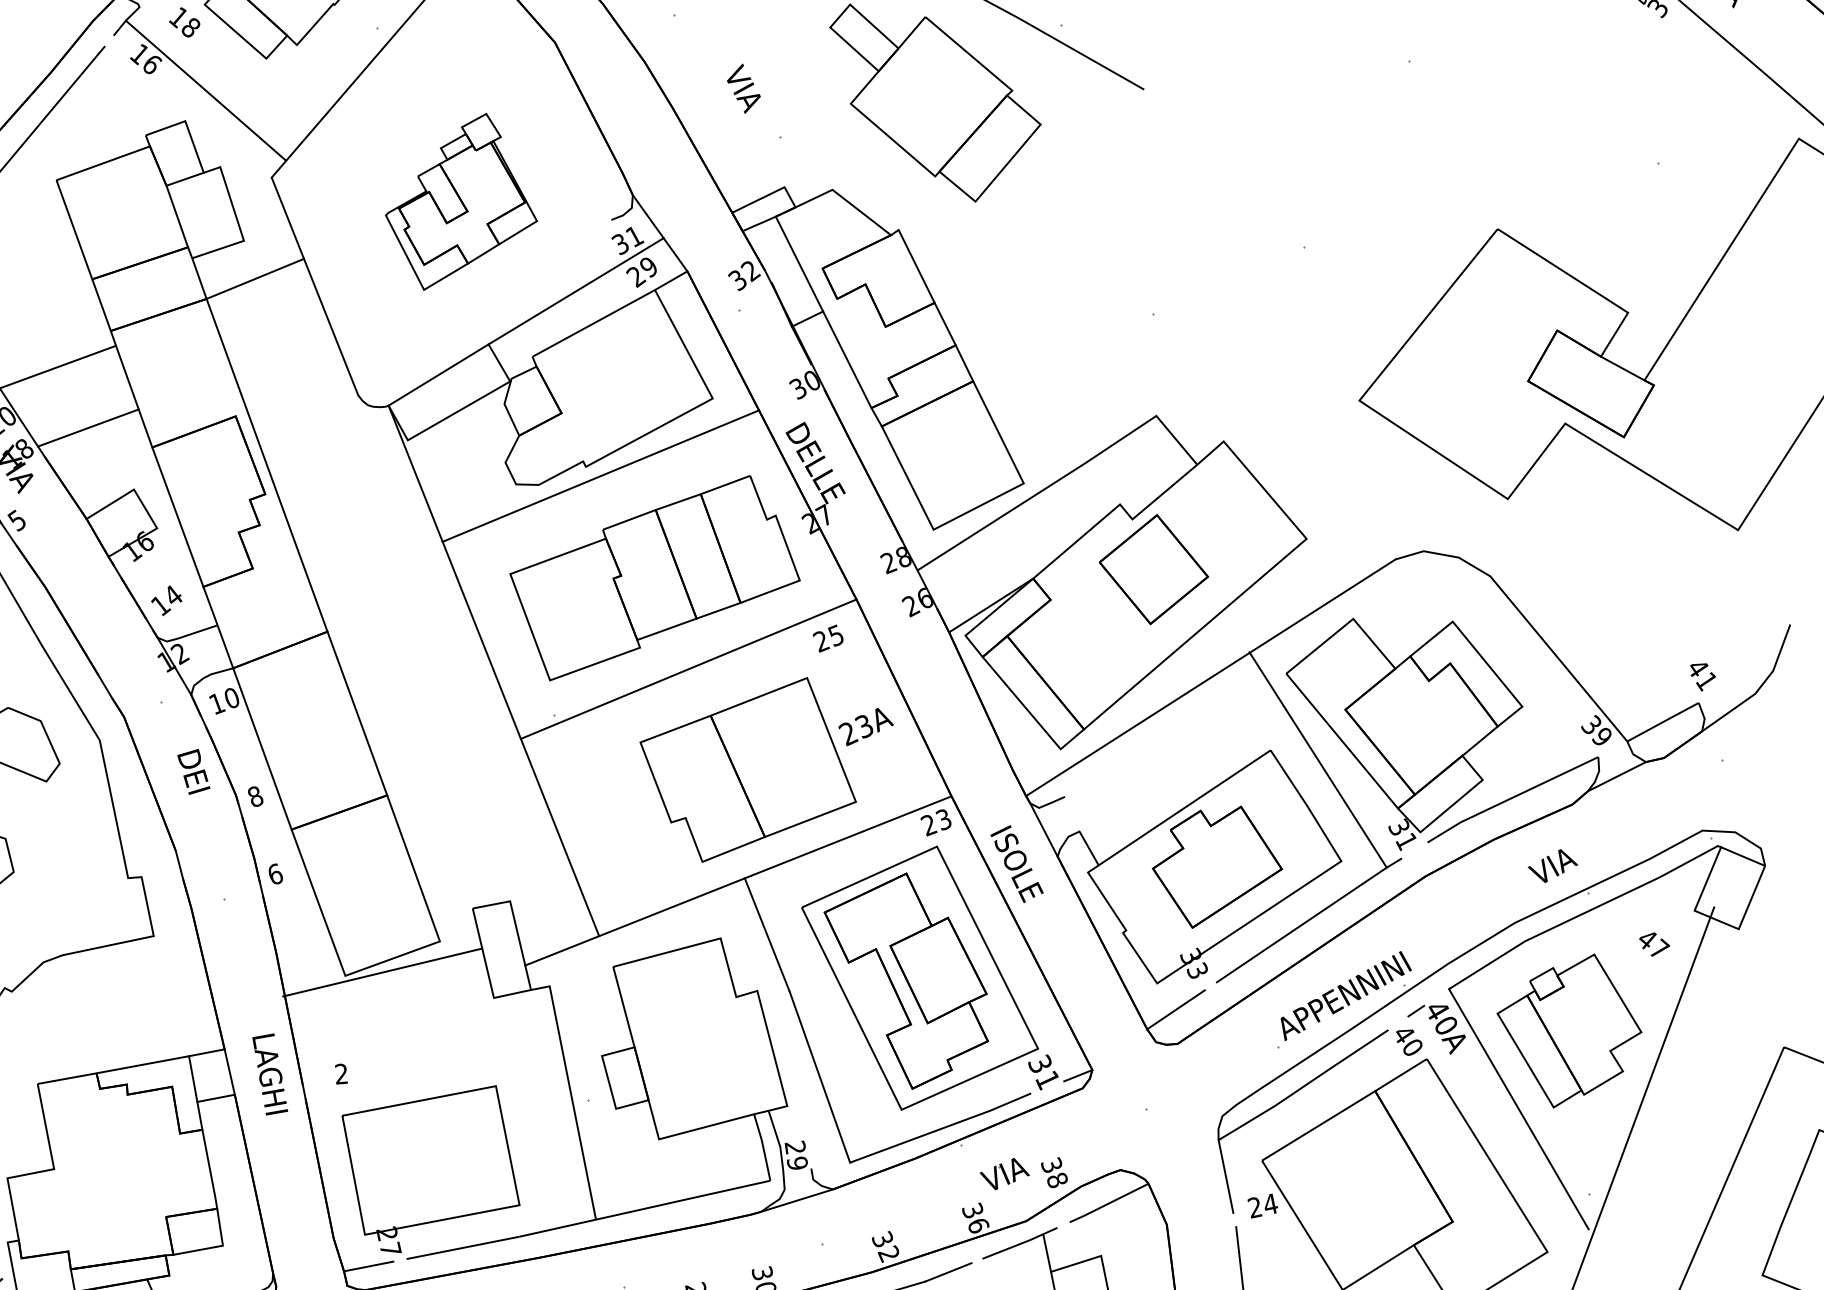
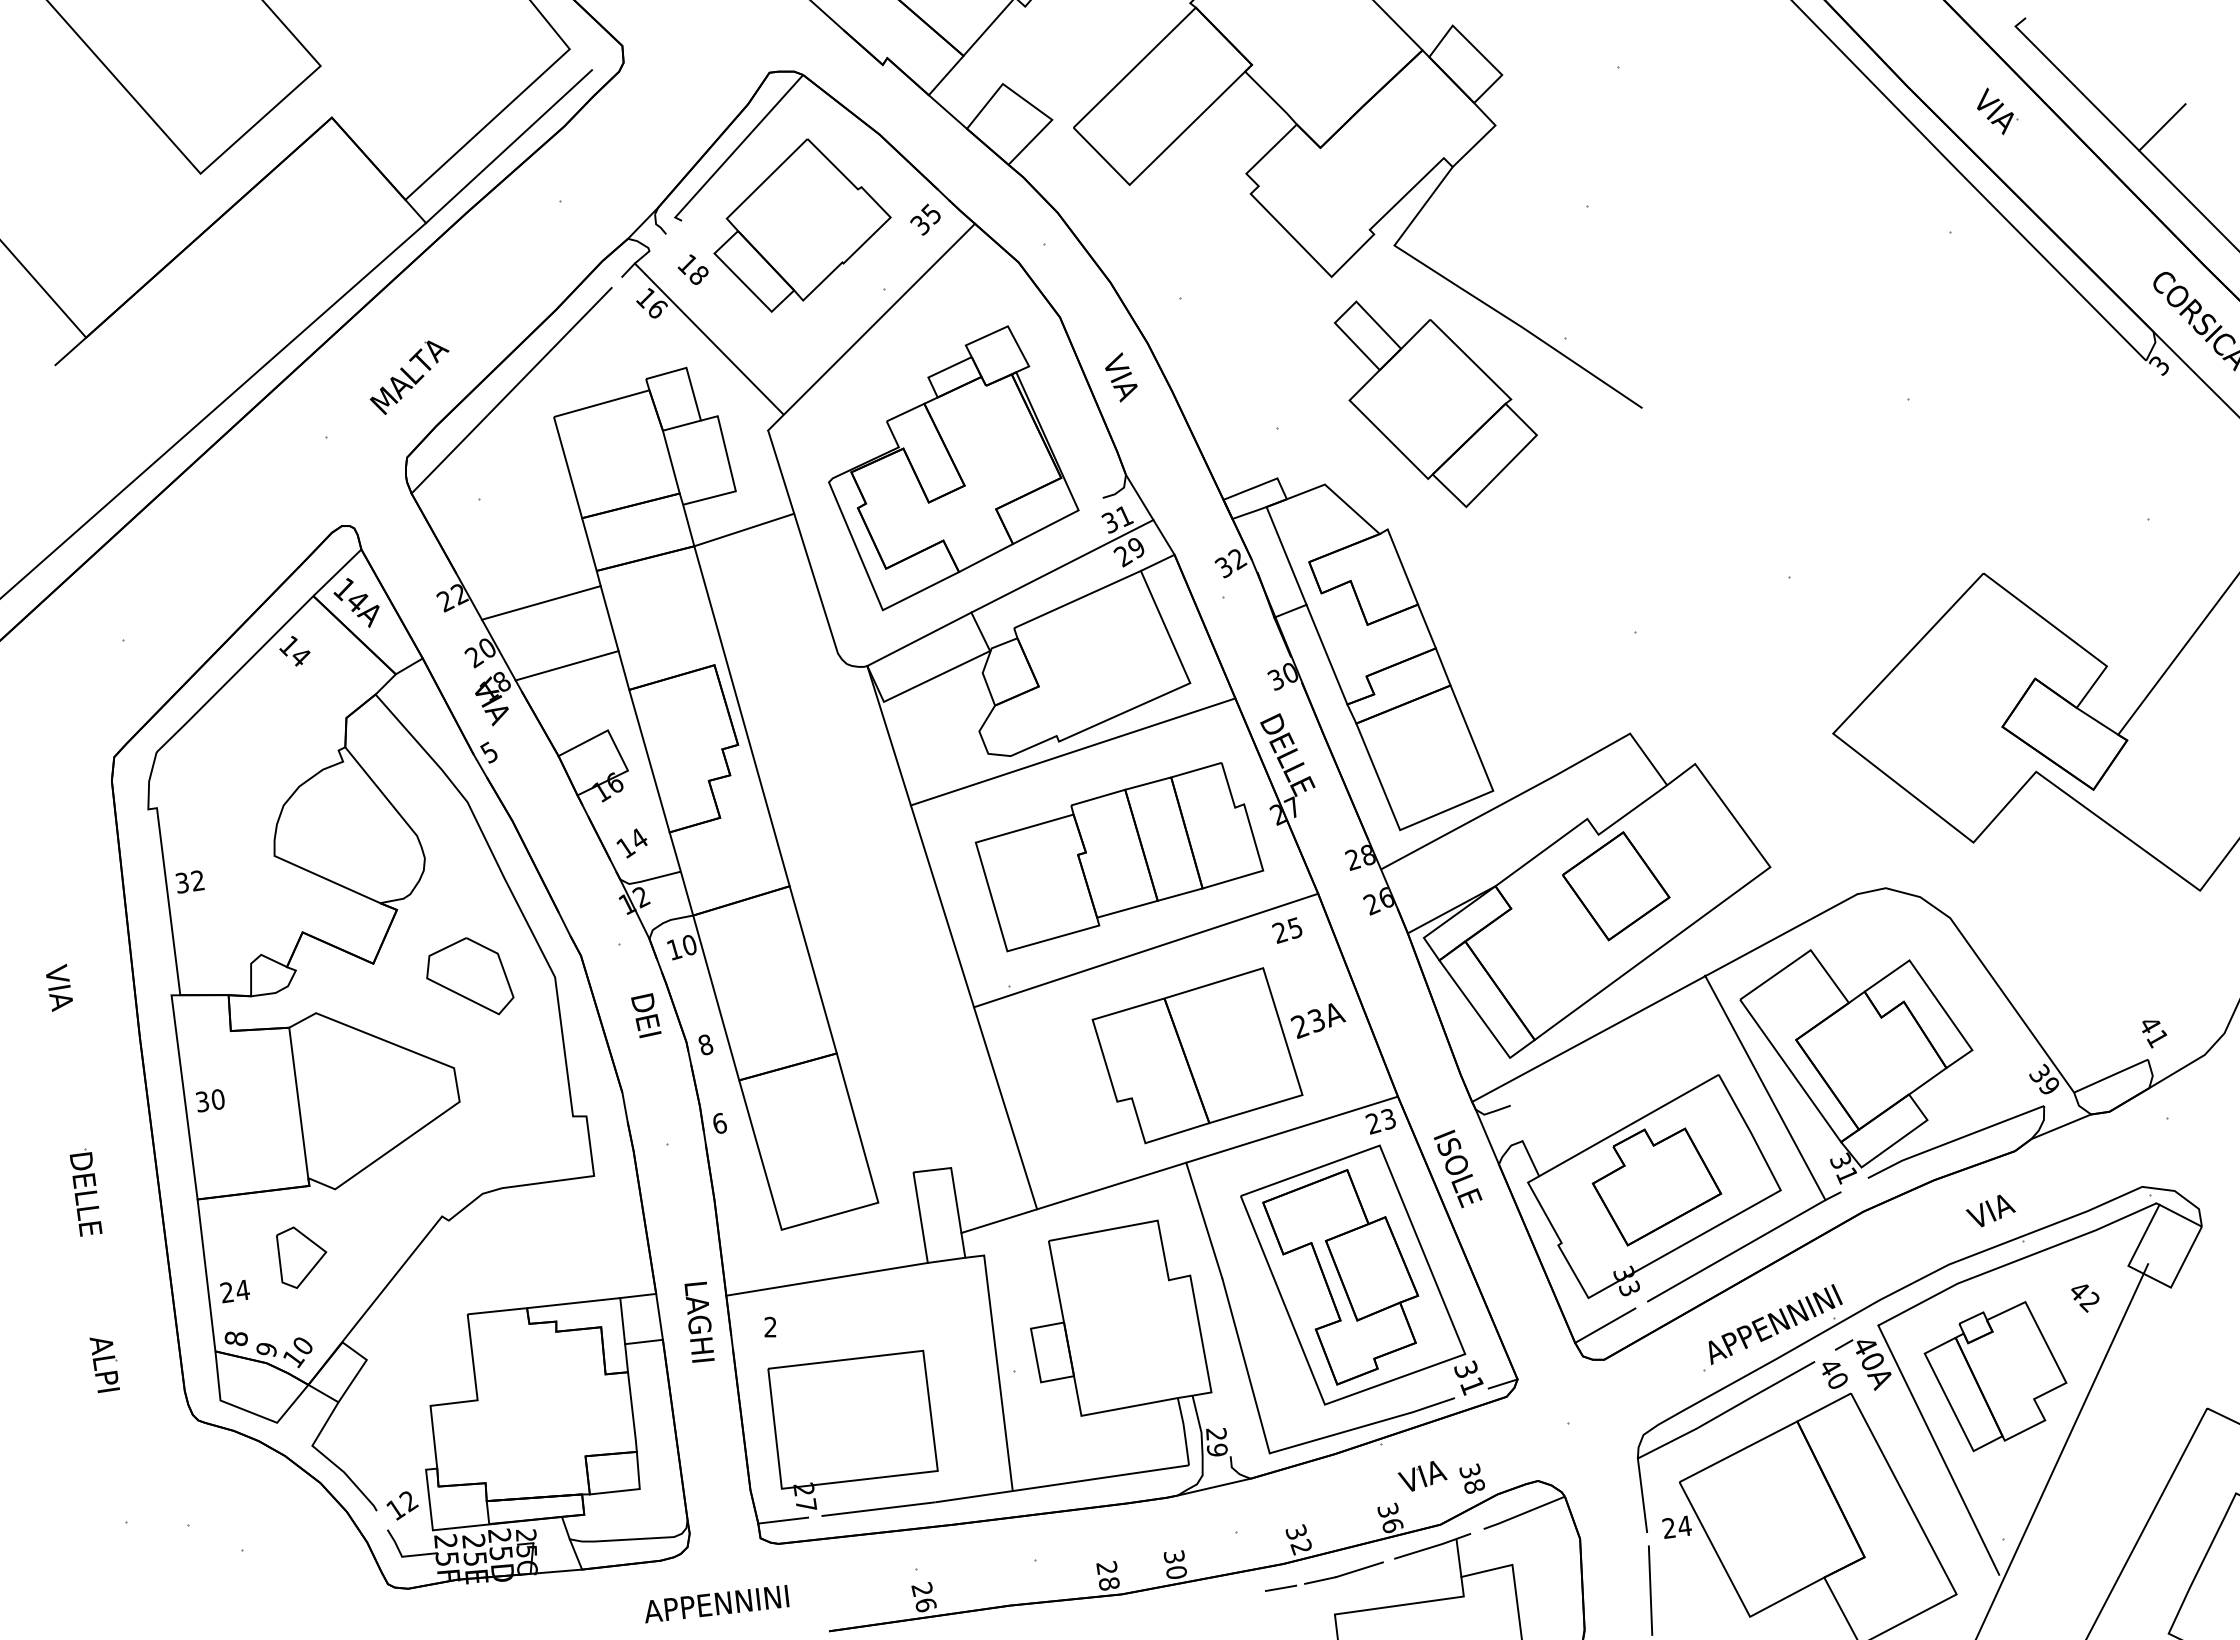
text: (744, 88) -> (1121, 377), moved
part: (459, 201) -> (953, 468), size x1.67
text: (1659, 949) -> (2090, 1301), 47 -> 42
line: (382, 971) -> (826, 1278), moved

